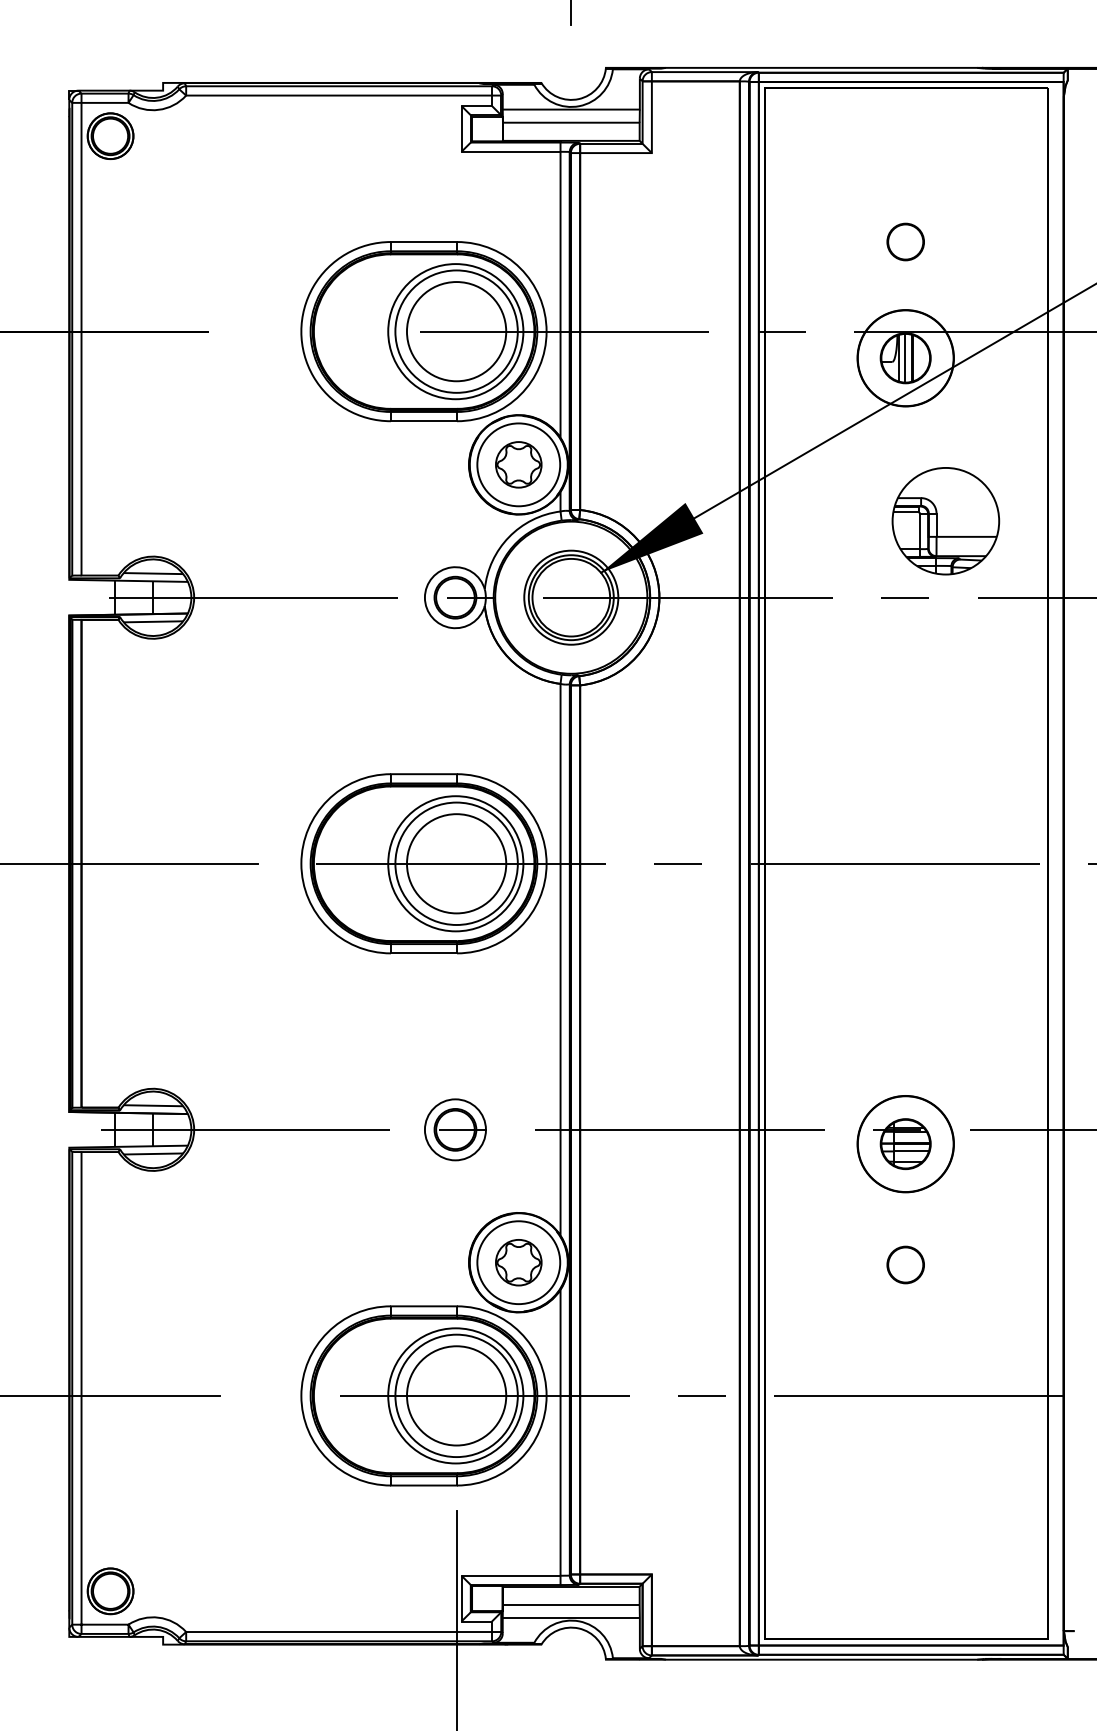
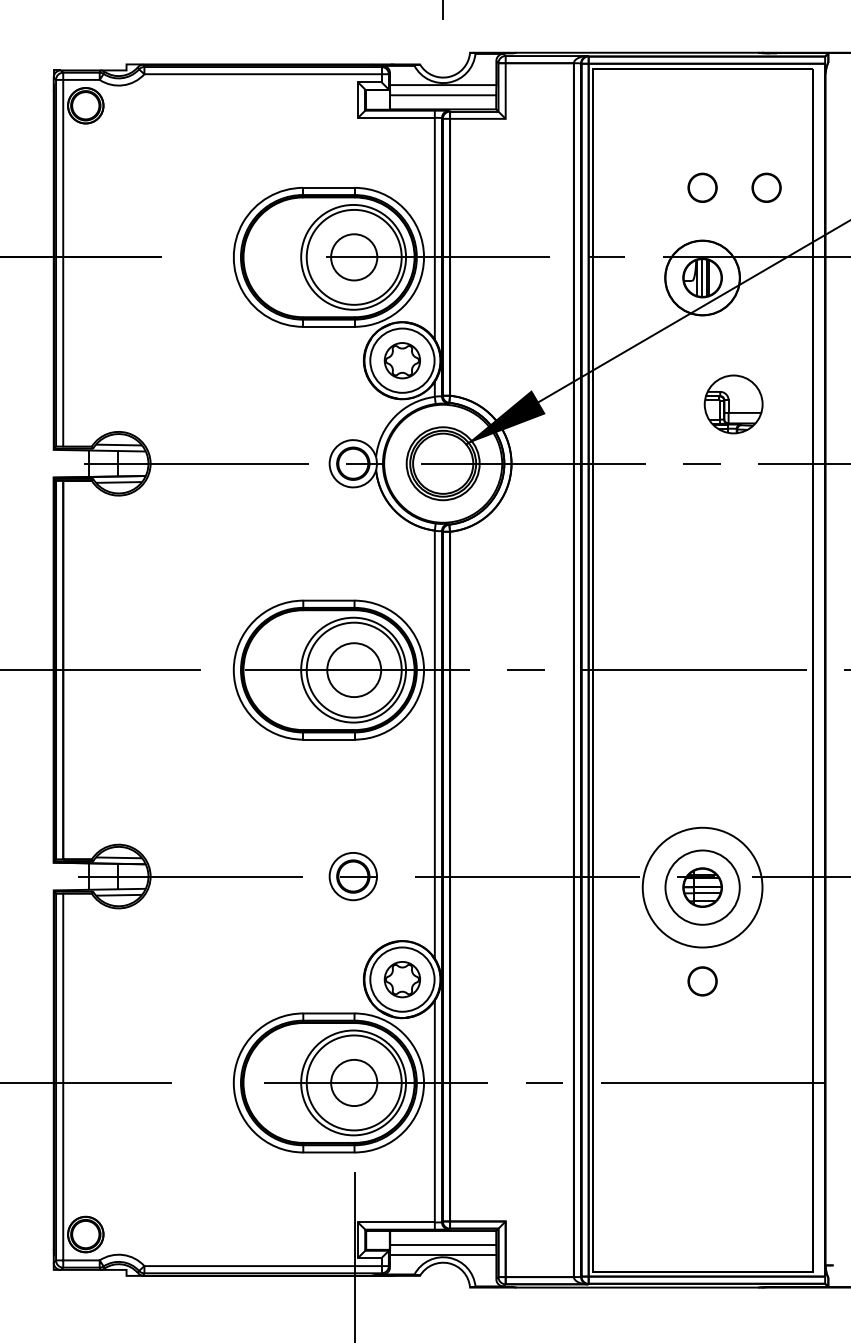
circle: (988, 241) -> (766, 187), added
circle: (455, 330) -> (353, 256), size x0.6
part: (945, 521) -> (733, 404), size x0.7
circle: (455, 862) -> (353, 669), size x0.7
circle: (905, 1143) -> (702, 887), size x1.6
circle: (455, 1395) -> (353, 1082), size x0.6

